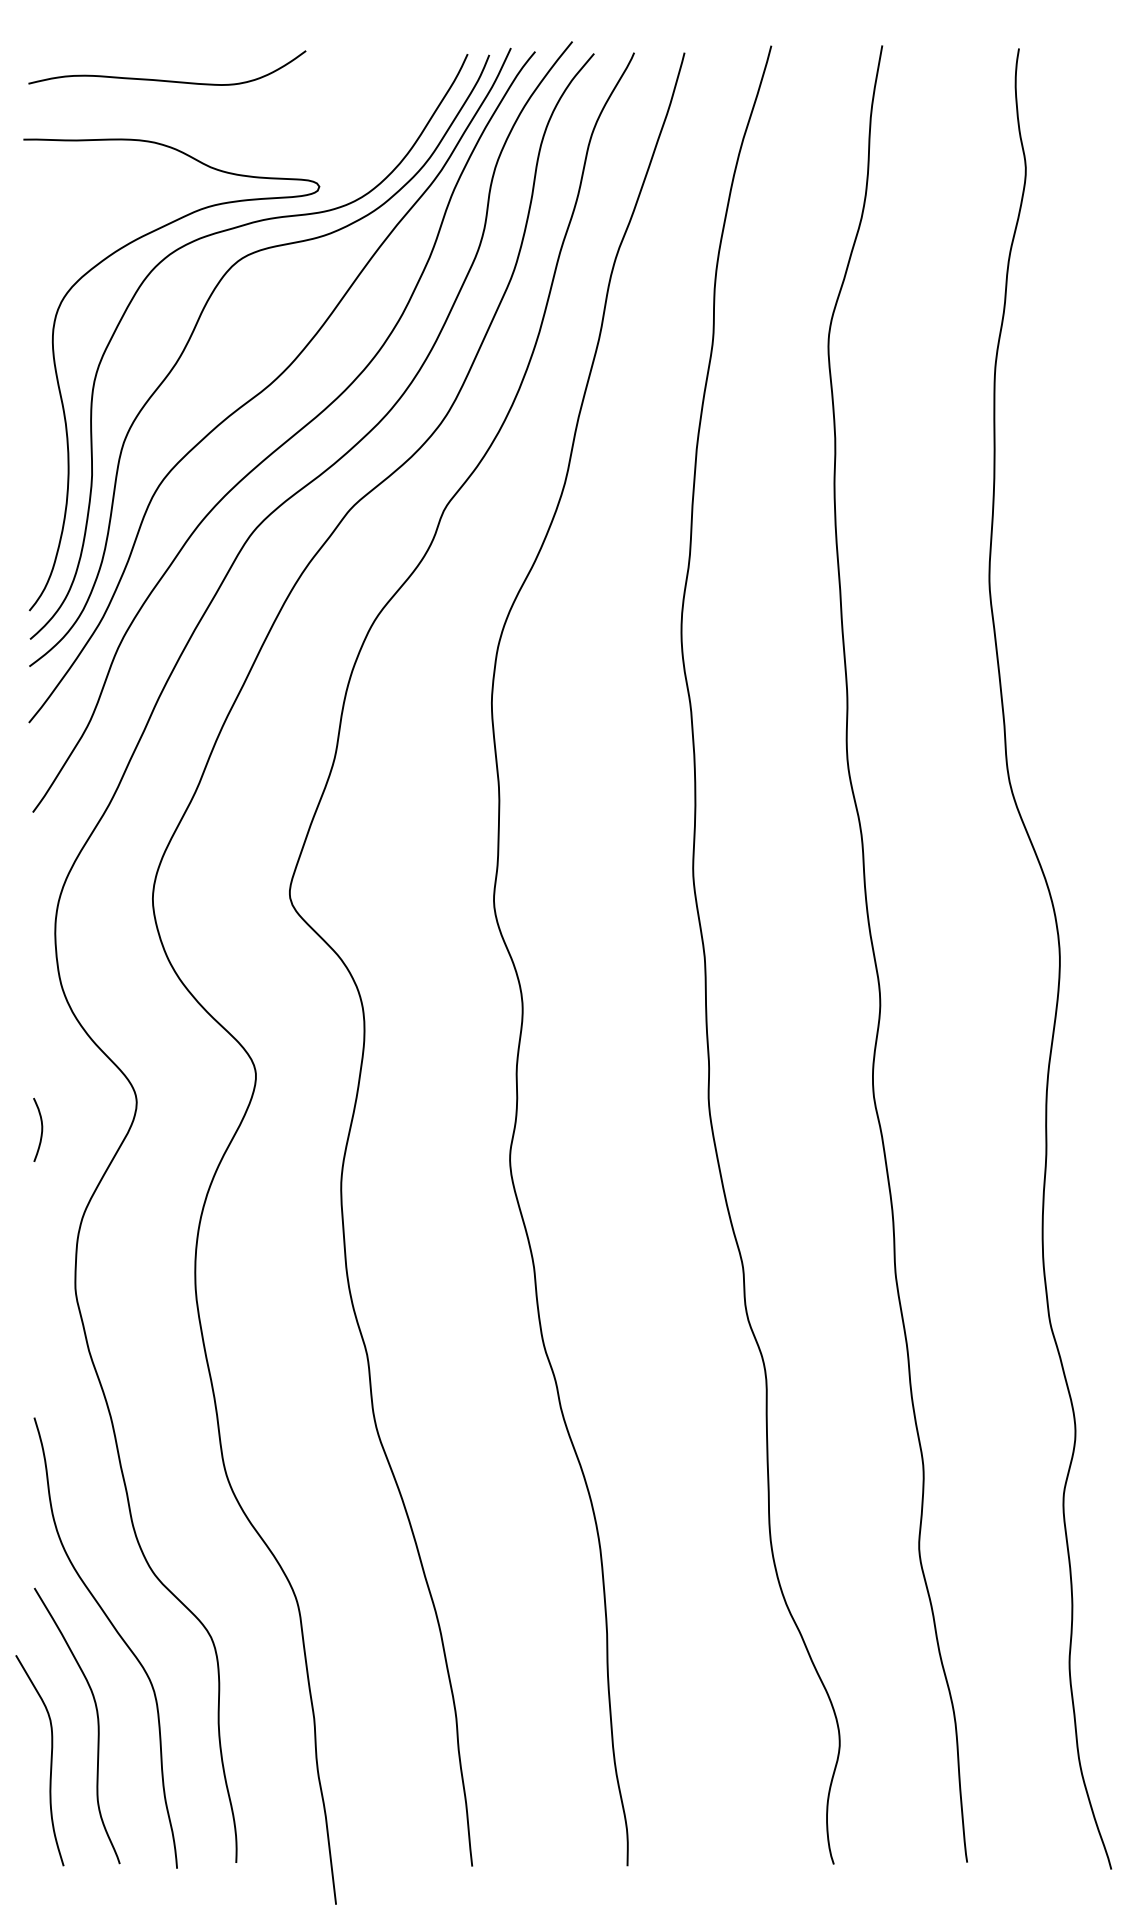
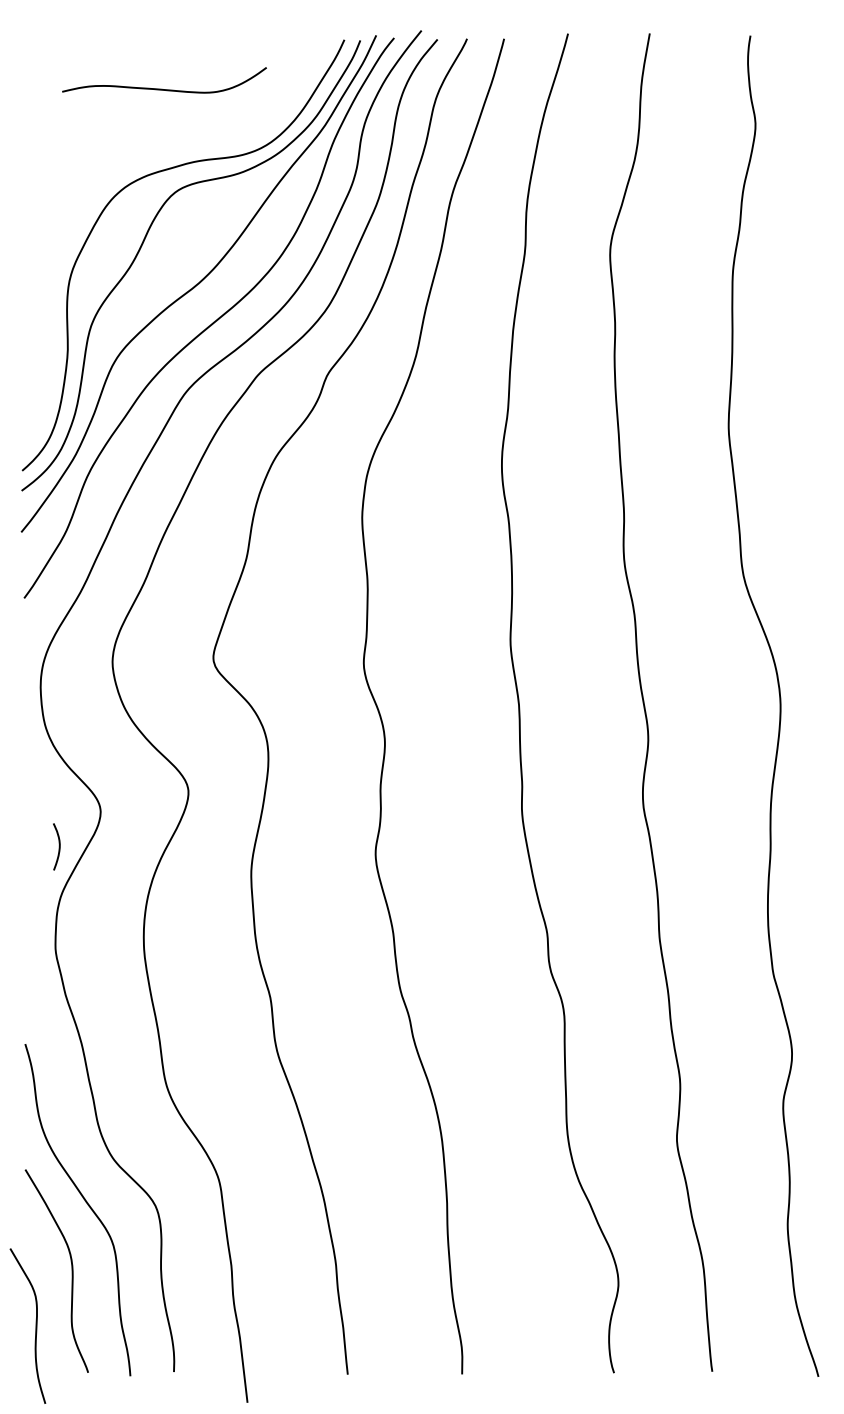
curve: (162, 79) -> (160, 88), moved
curve: (62, 397) -> (46, 292), removed
curve: (41, 1129) -> (59, 846), moved
curve: (50, 1760) -> (35, 1326), moved

